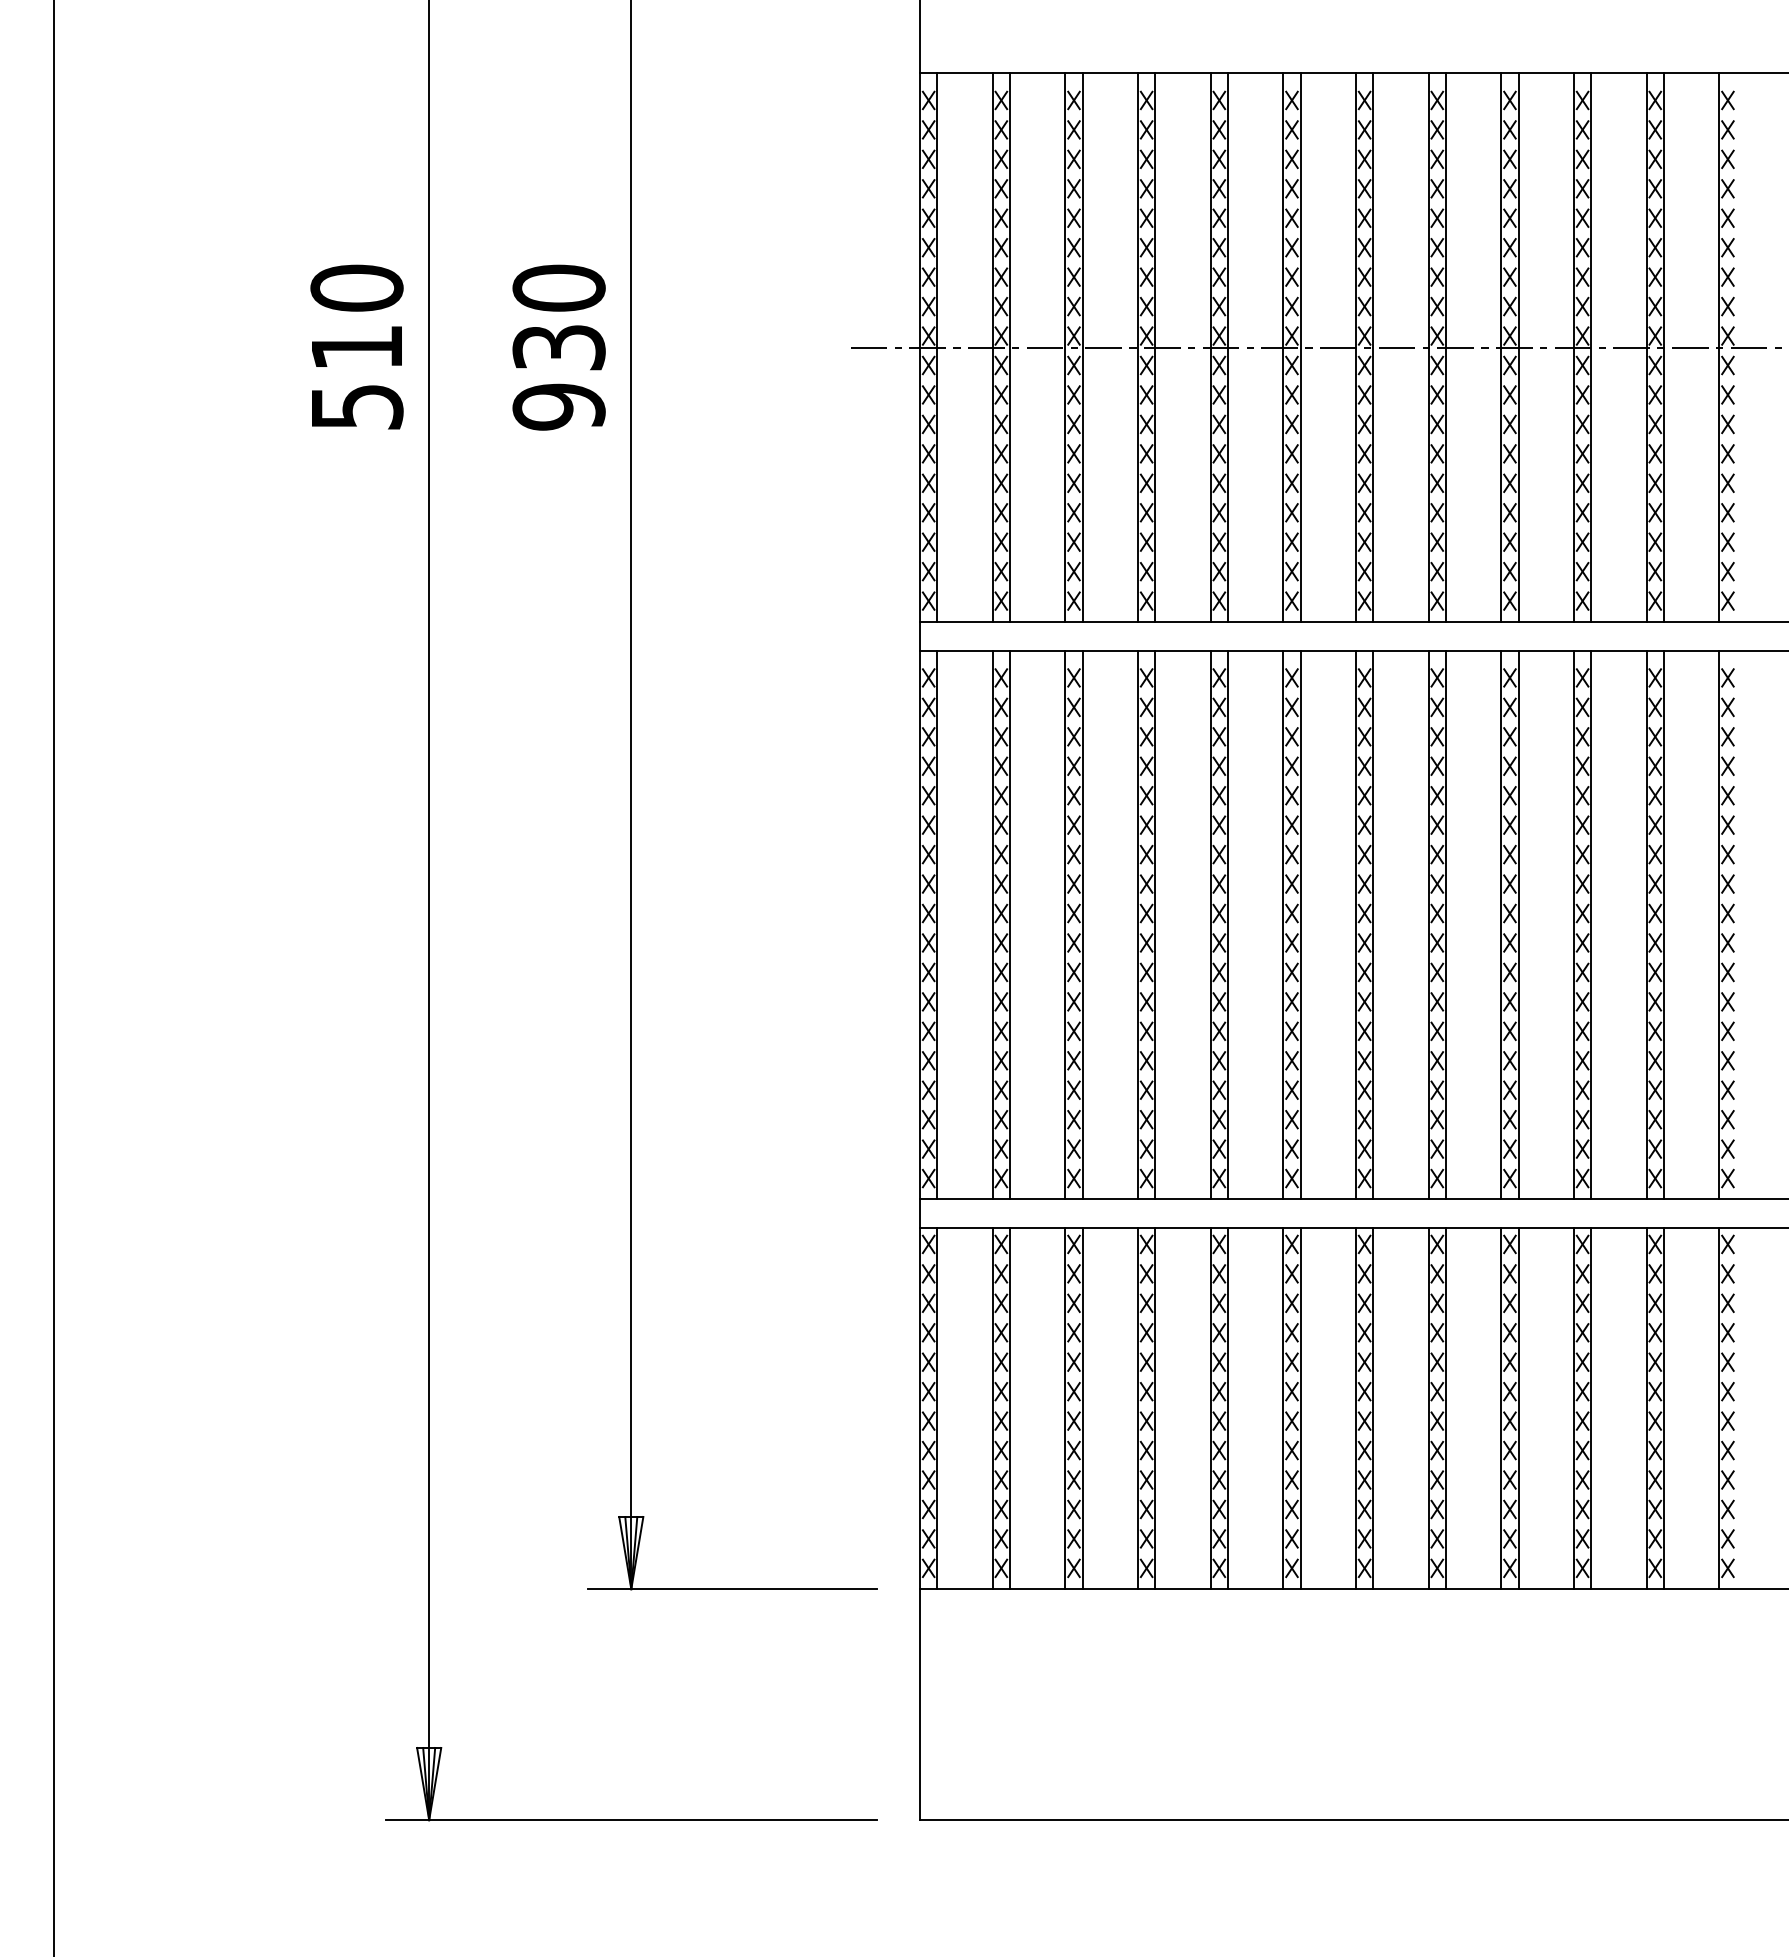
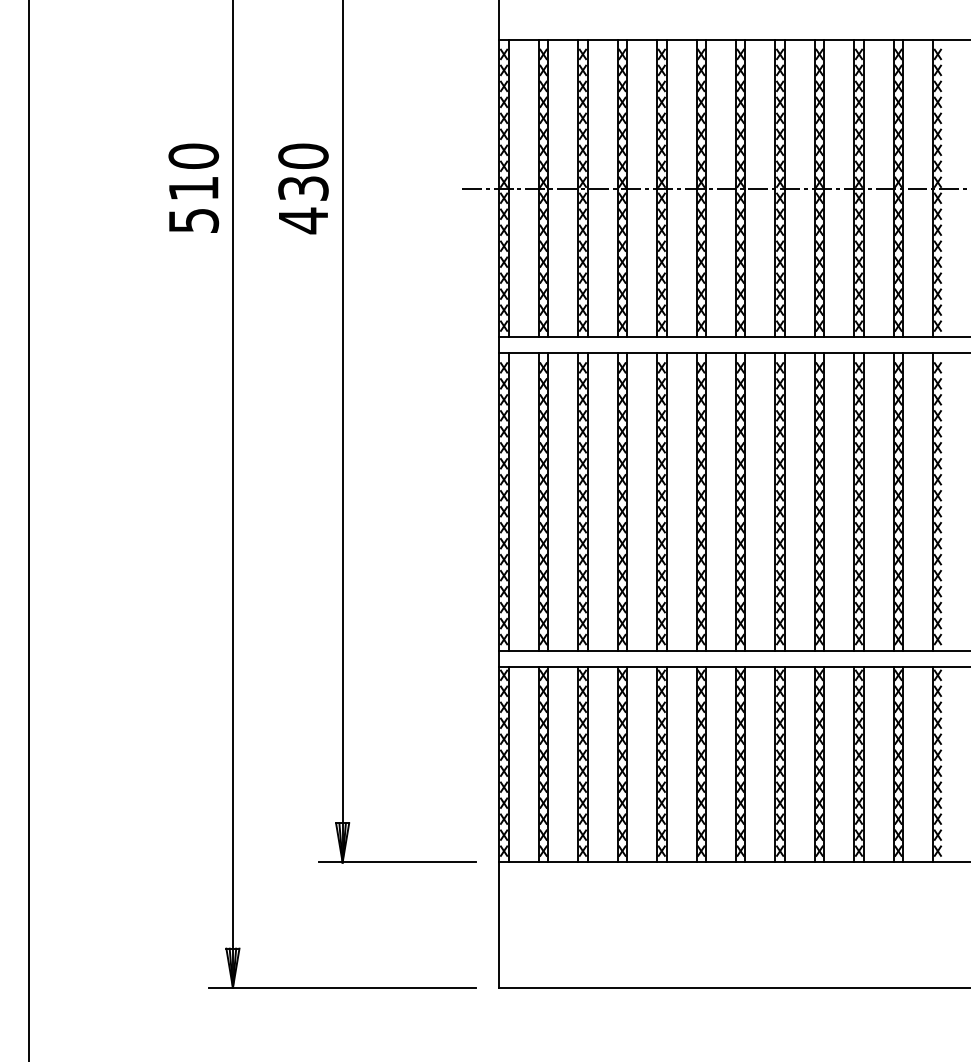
text: (559, 406) -> (303, 220), 930 -> 430

